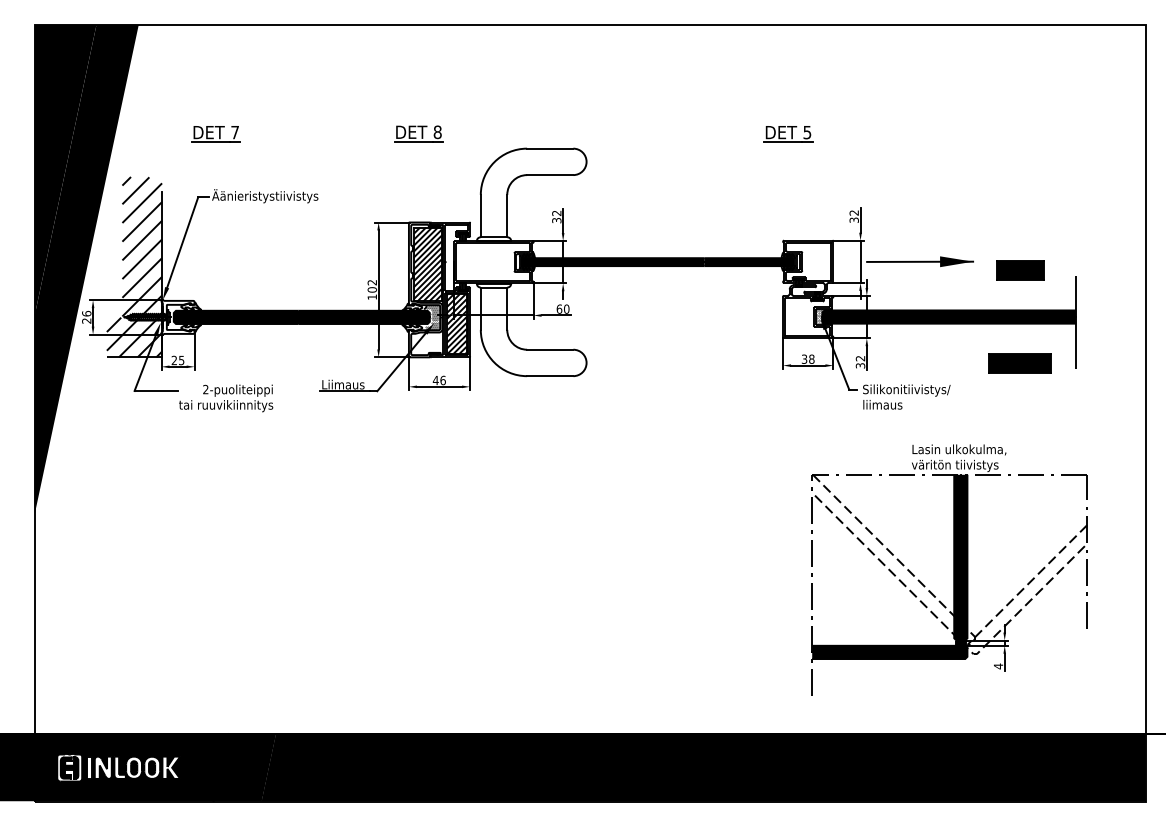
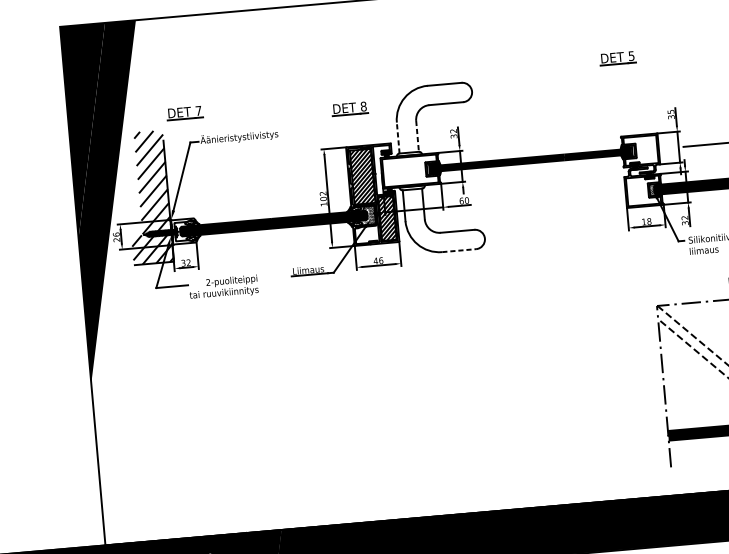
part: (418, 133) -> (349, 108), moved
part: (215, 134) -> (184, 113), moved
text: (853, 212) -> (670, 111), 32 -> 35
line: (480, 215) -> (397, 137), solid -> dashed
line: (507, 216) -> (417, 136), solid -> dashed
text: (804, 358) -> (643, 221), 38 -> 18
text: (177, 360) -> (185, 263), 25 -> 32
line: (550, 376) -> (459, 250), solid -> dashed

